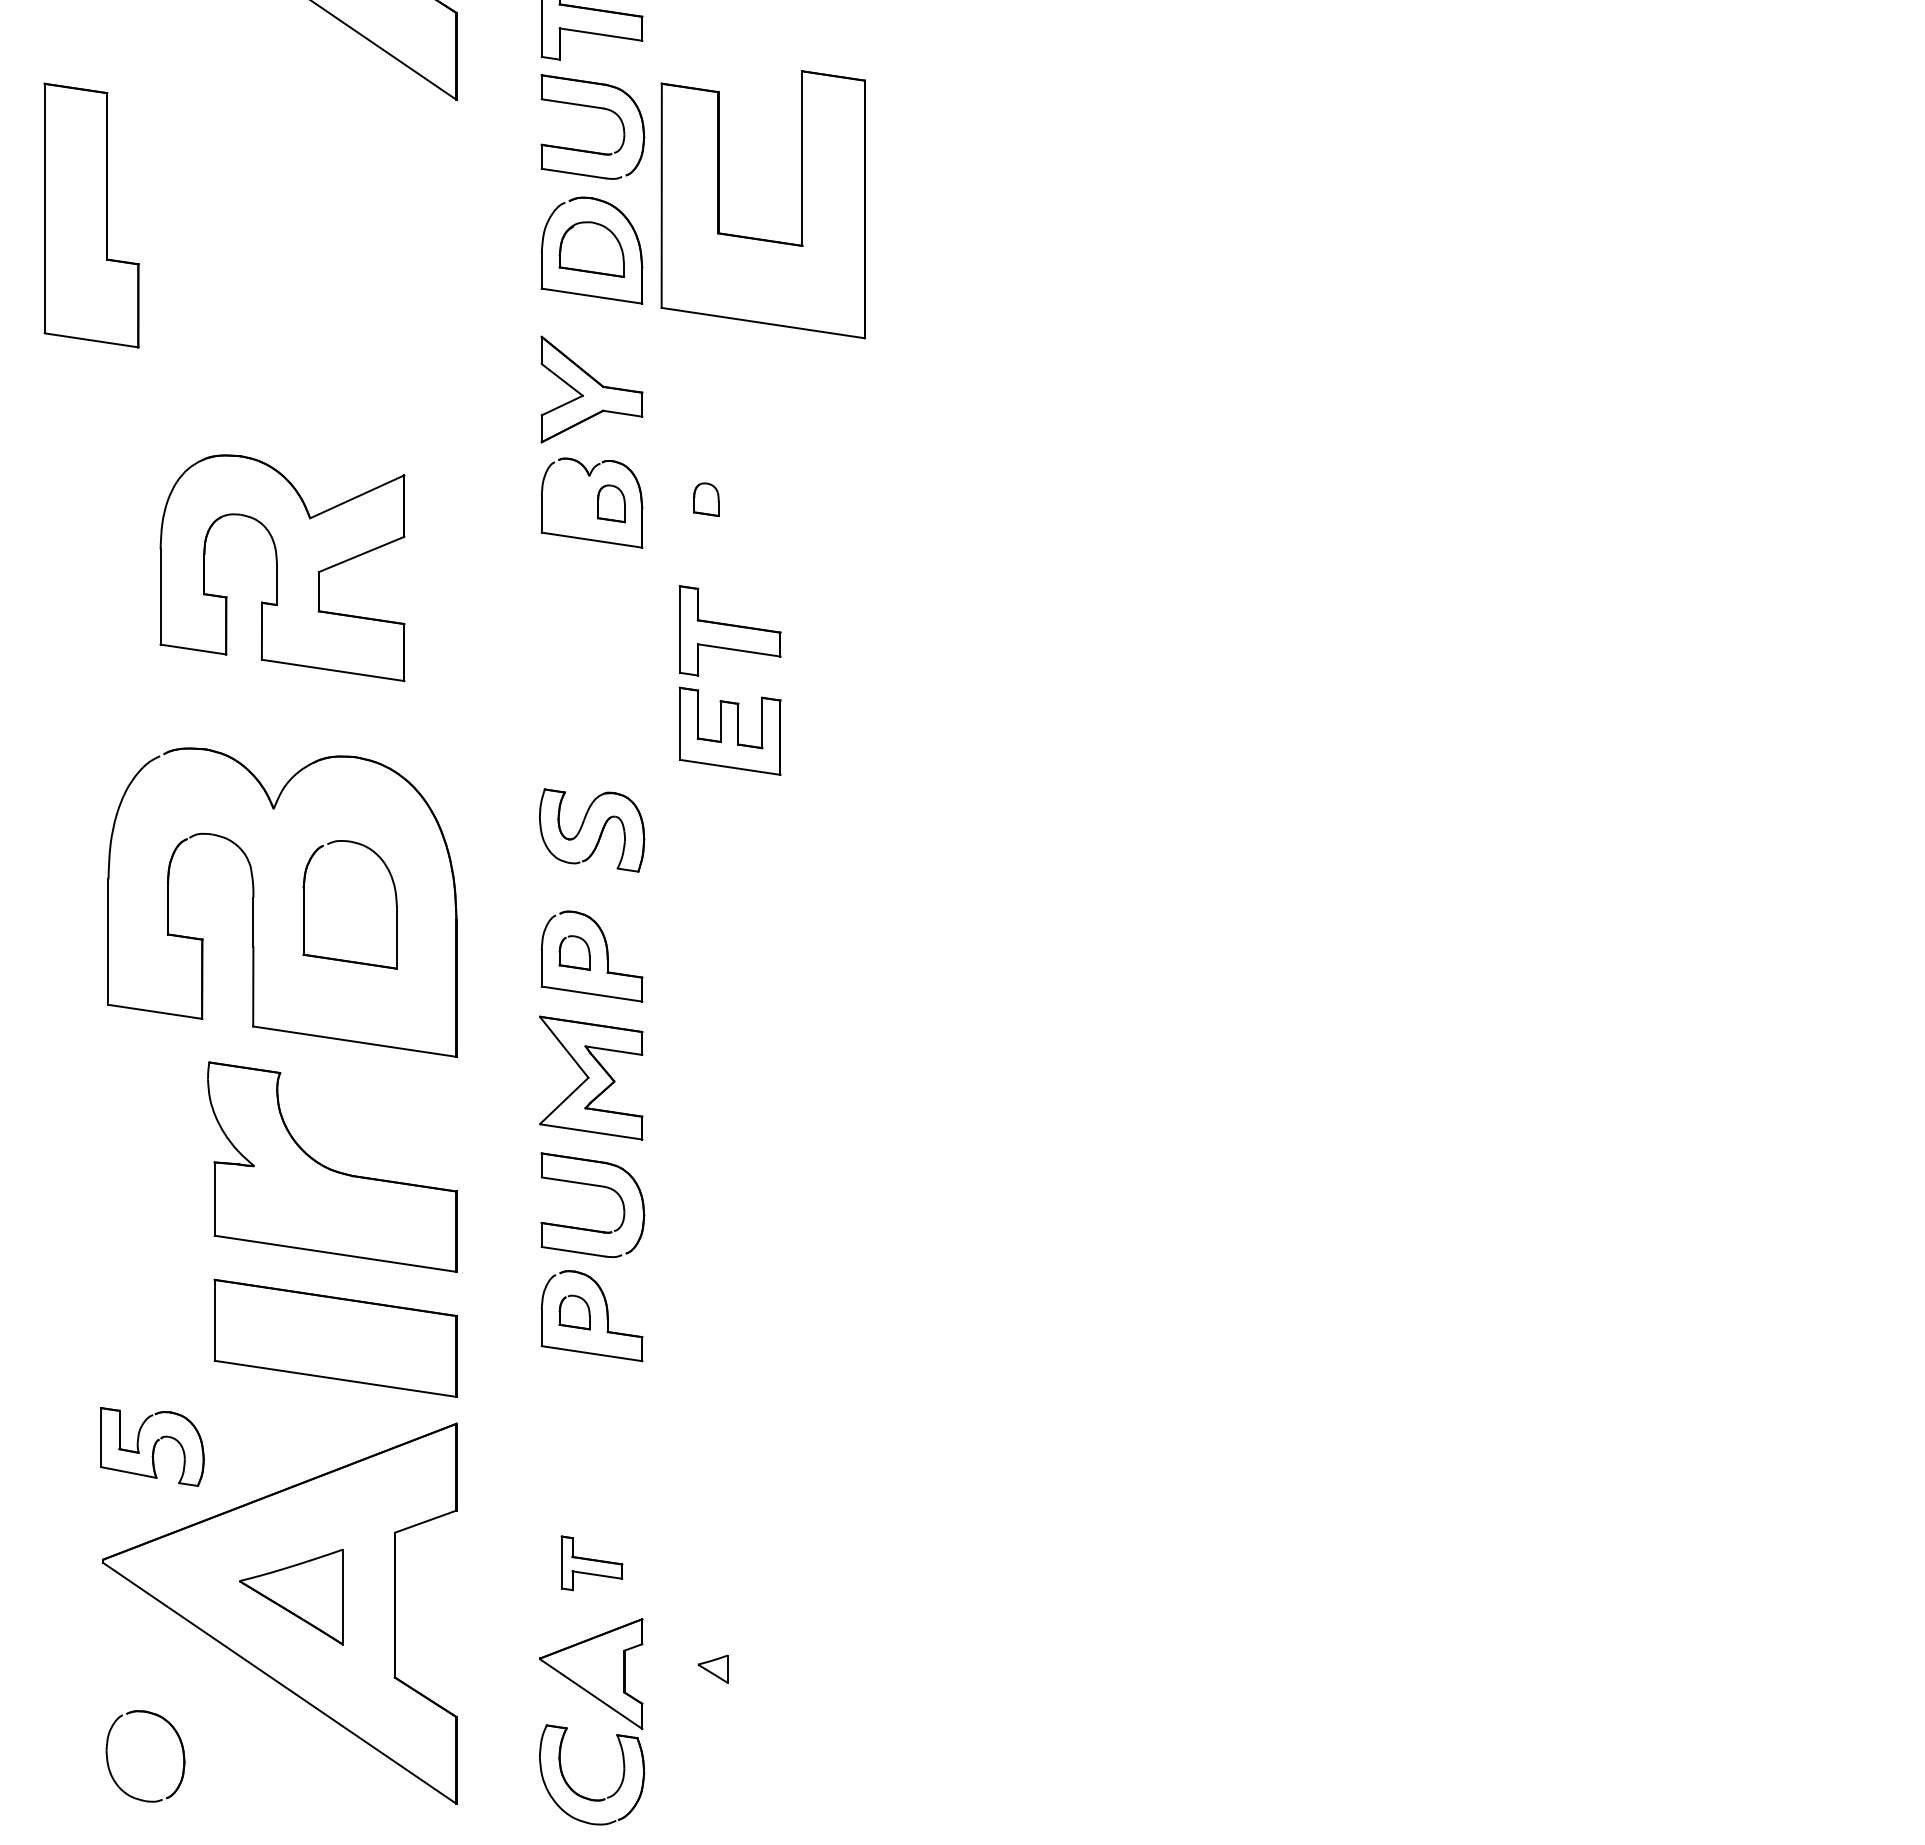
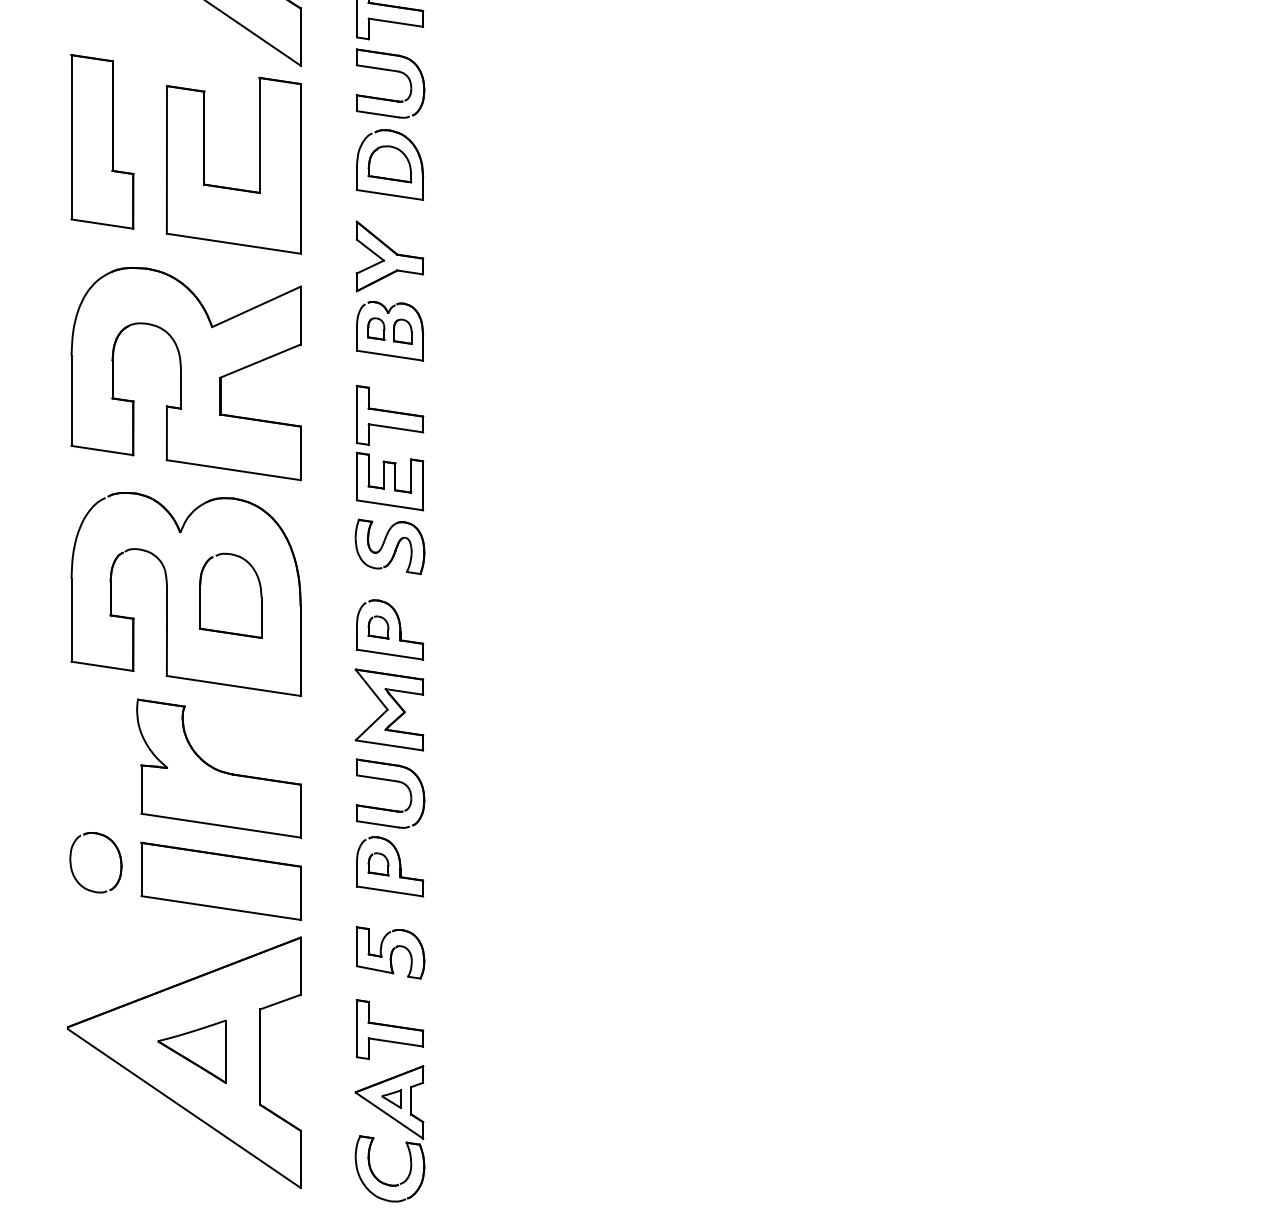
part: (91, 214) -> (102, 141), moved
part: (761, 237) -> (232, 187), moved
part: (706, 498) -> (376, 328), moved
part: (281, 568) -> (185, 374), size x1.43
part: (721, 699) -> (384, 460), moved
part: (152, 1446) -> (390, 952), moved
part: (591, 1563) -> (389, 1029), size x1.67
part: (712, 1668) -> (391, 1098), moved
part: (109, 1765) -> (72, 868), moved

